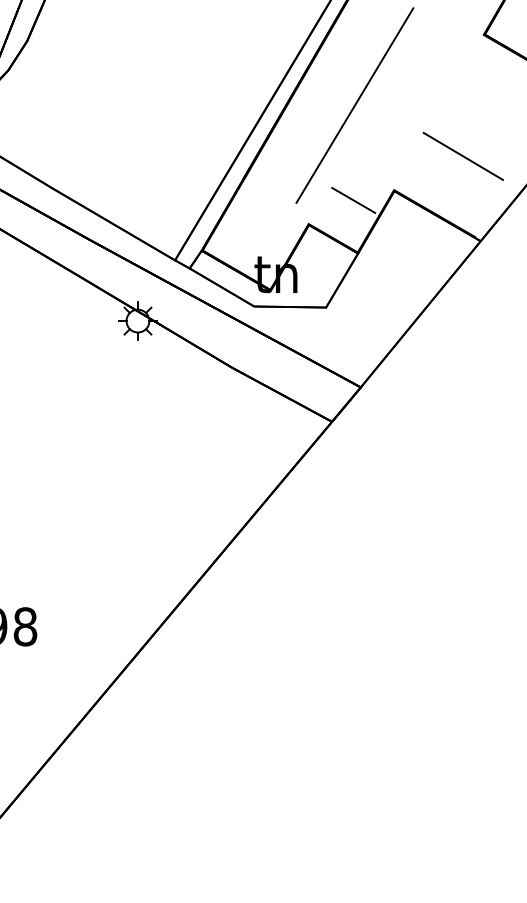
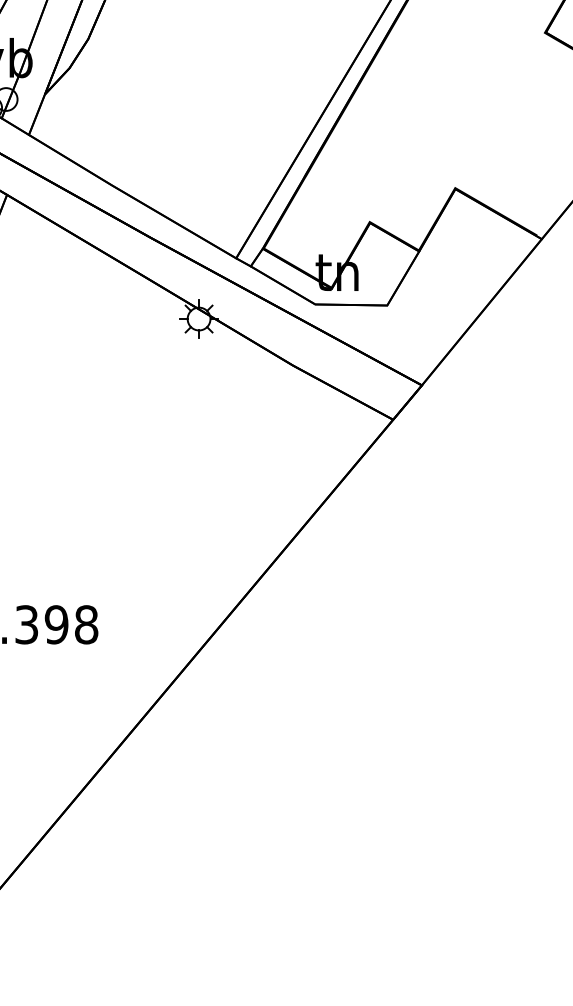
line: (354, 105) -> (415, 103), removed
line: (463, 155) -> (524, 153), removed
line: (353, 199) -> (414, 197), removed

